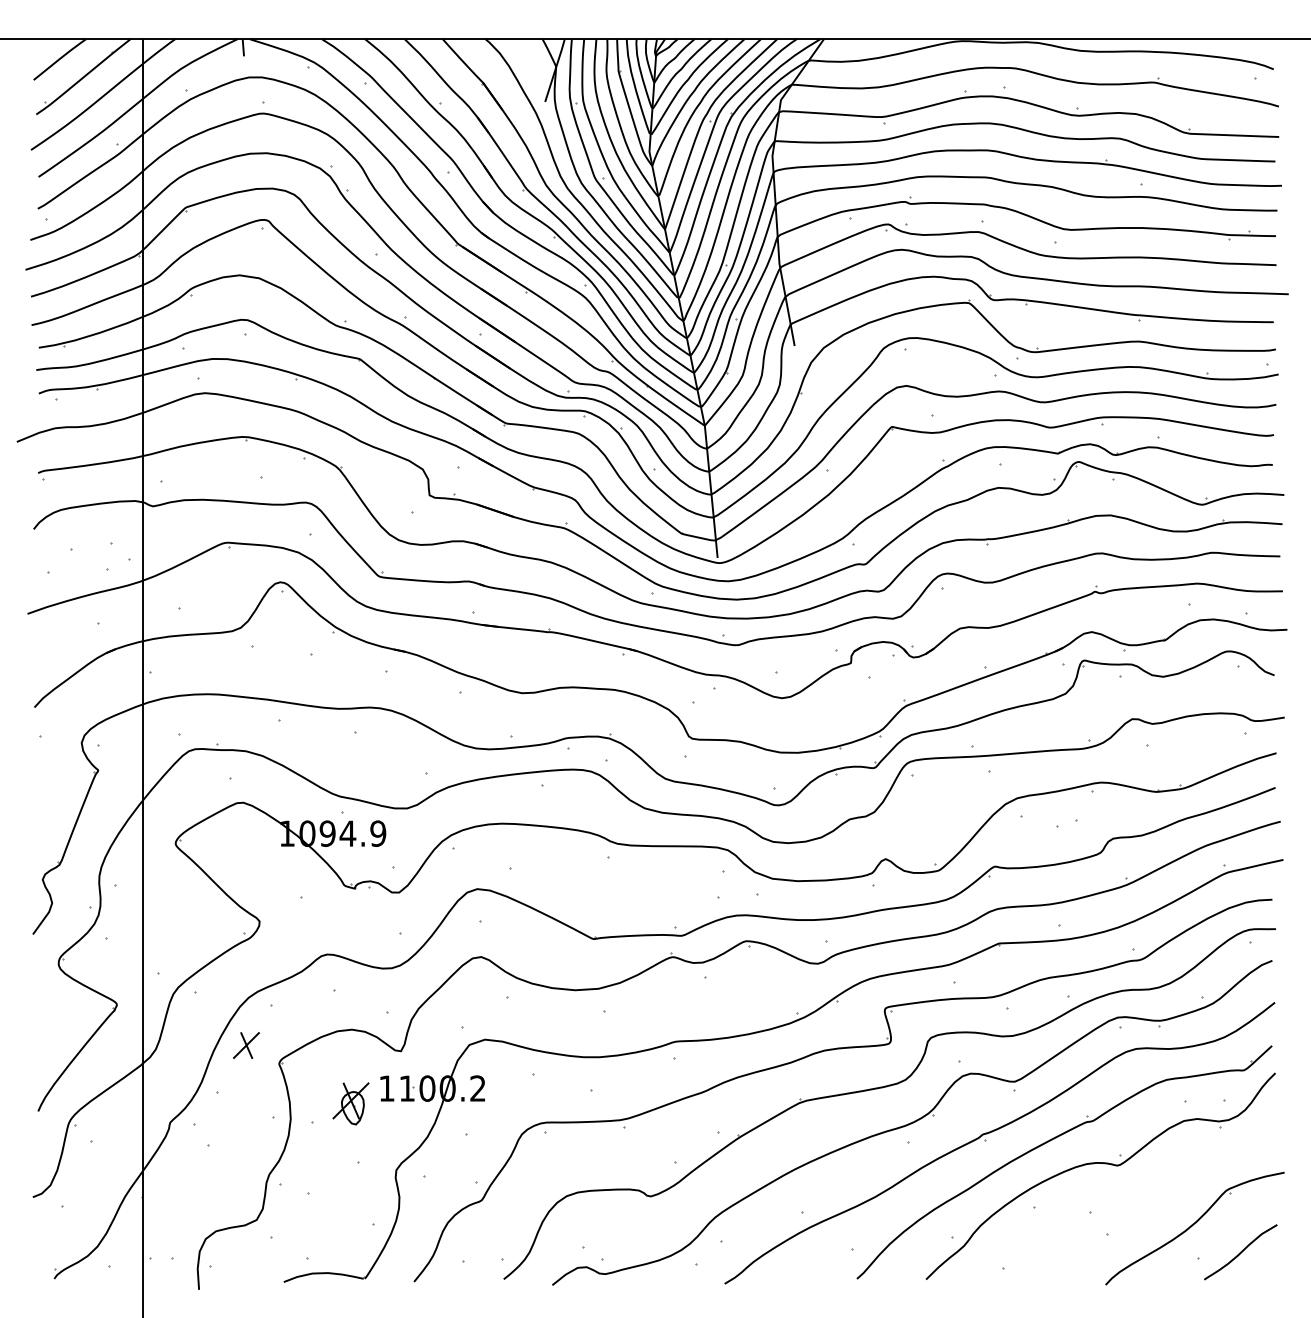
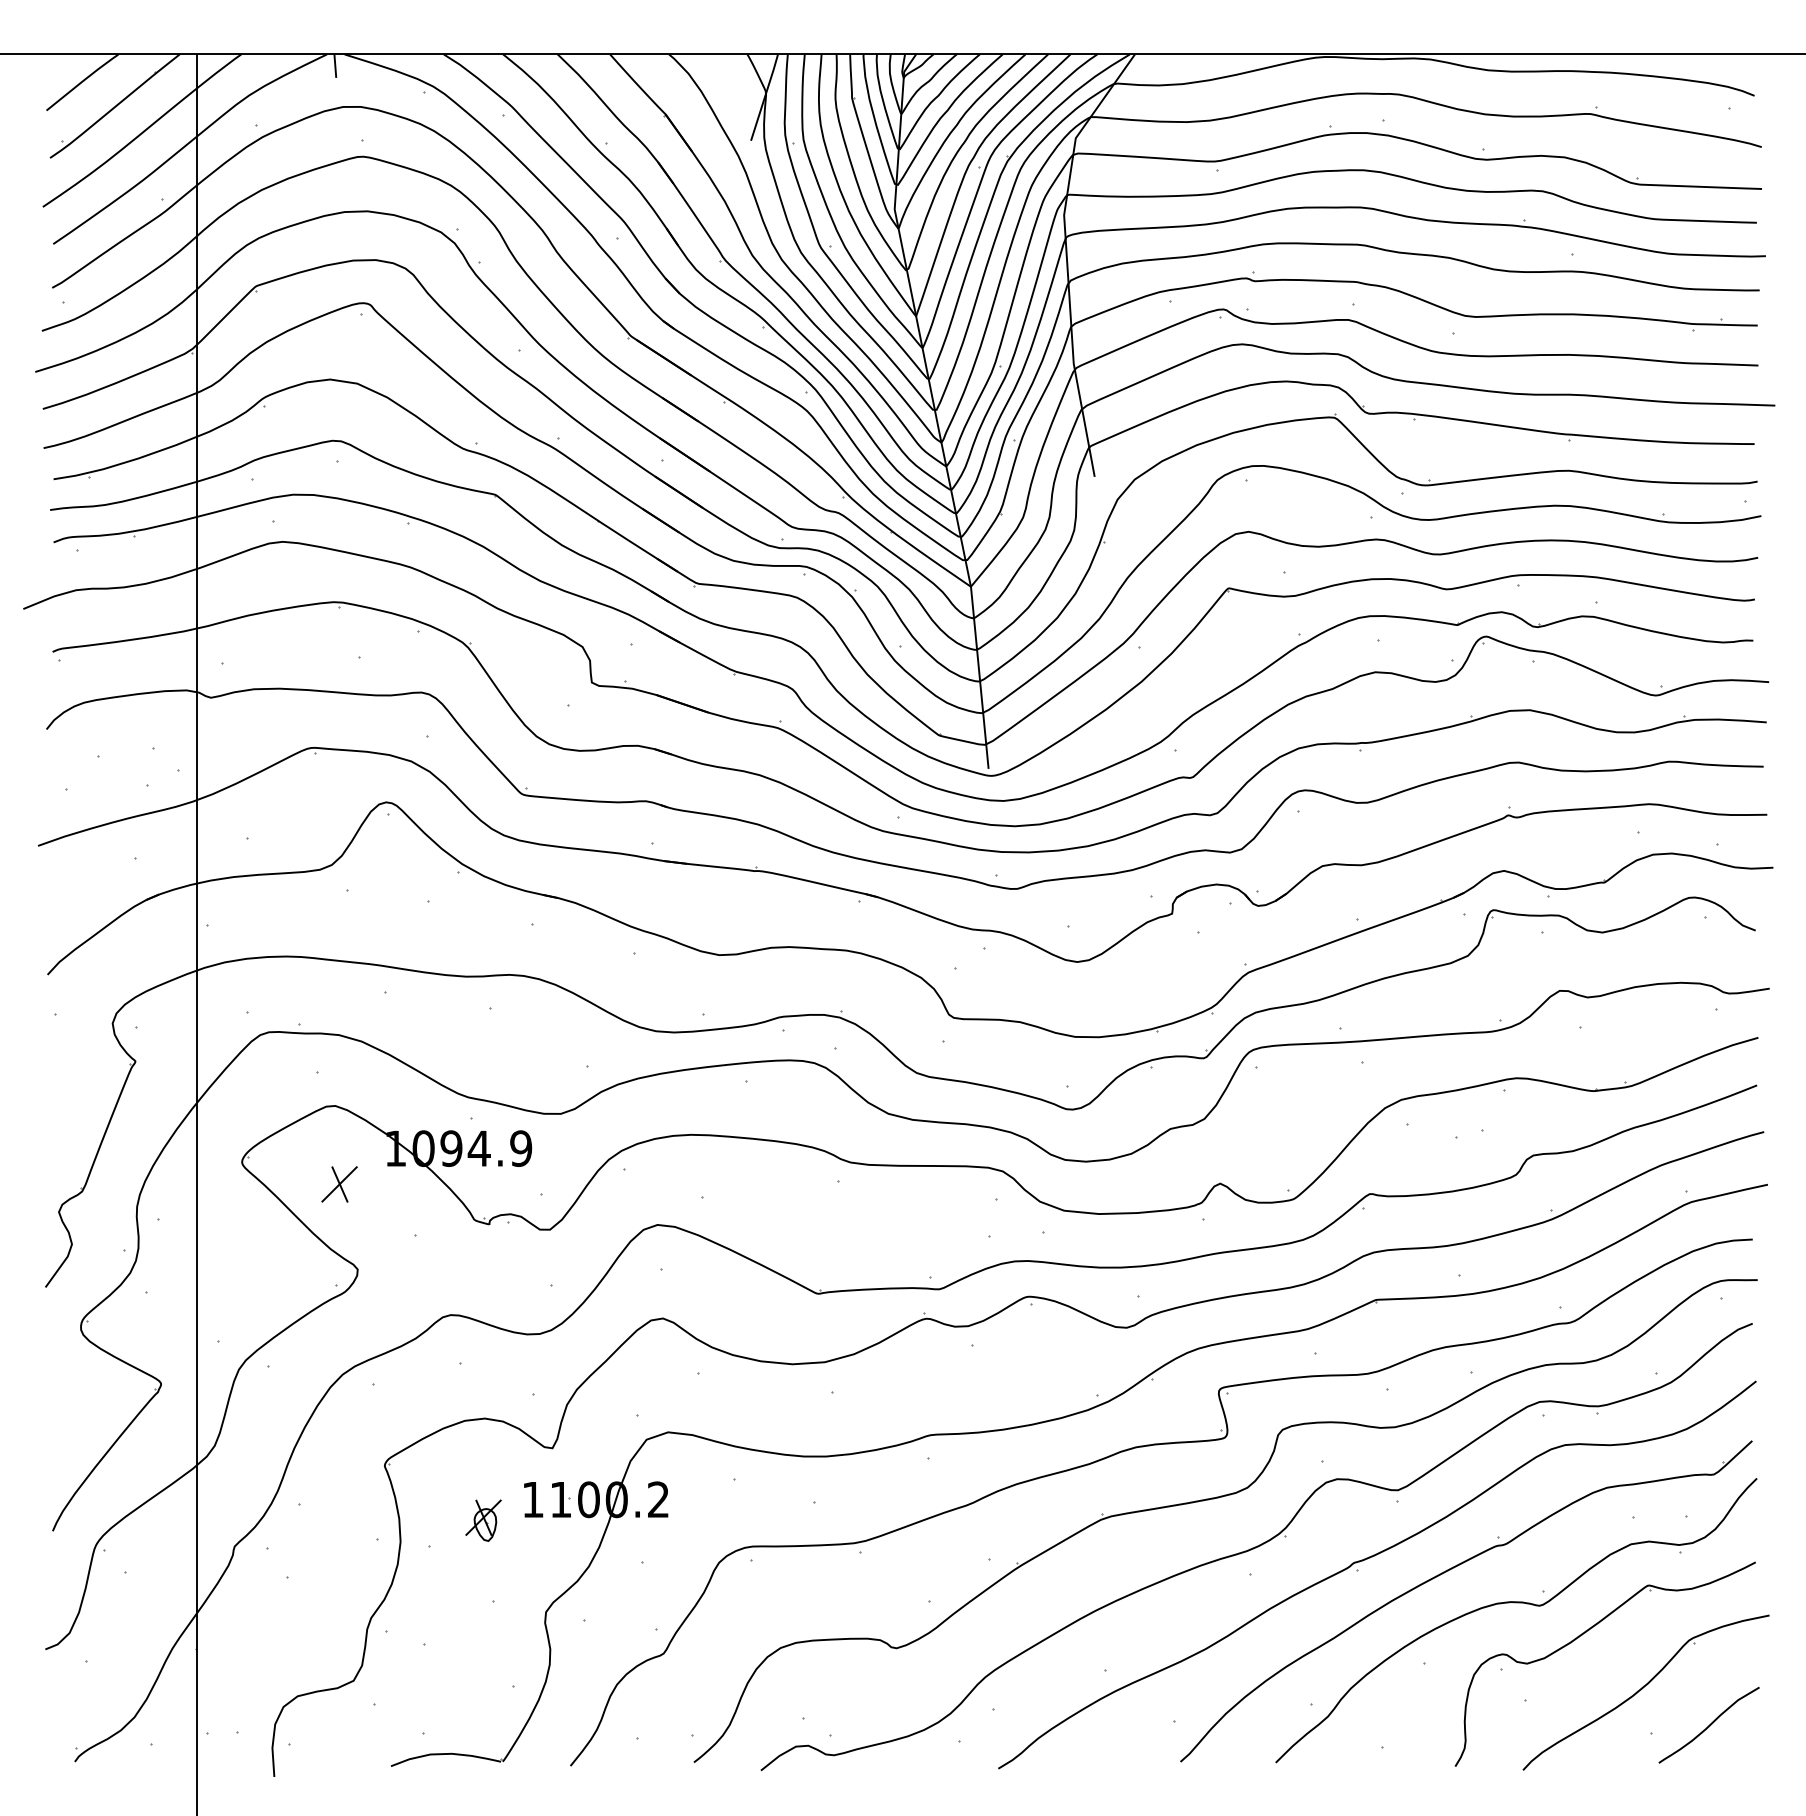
part: (246, 1045) -> (339, 1184), moved
part: (350, 1103) -> (483, 1520), size x0.71
part: (1150, 1185) -> (1585, 1633), added

